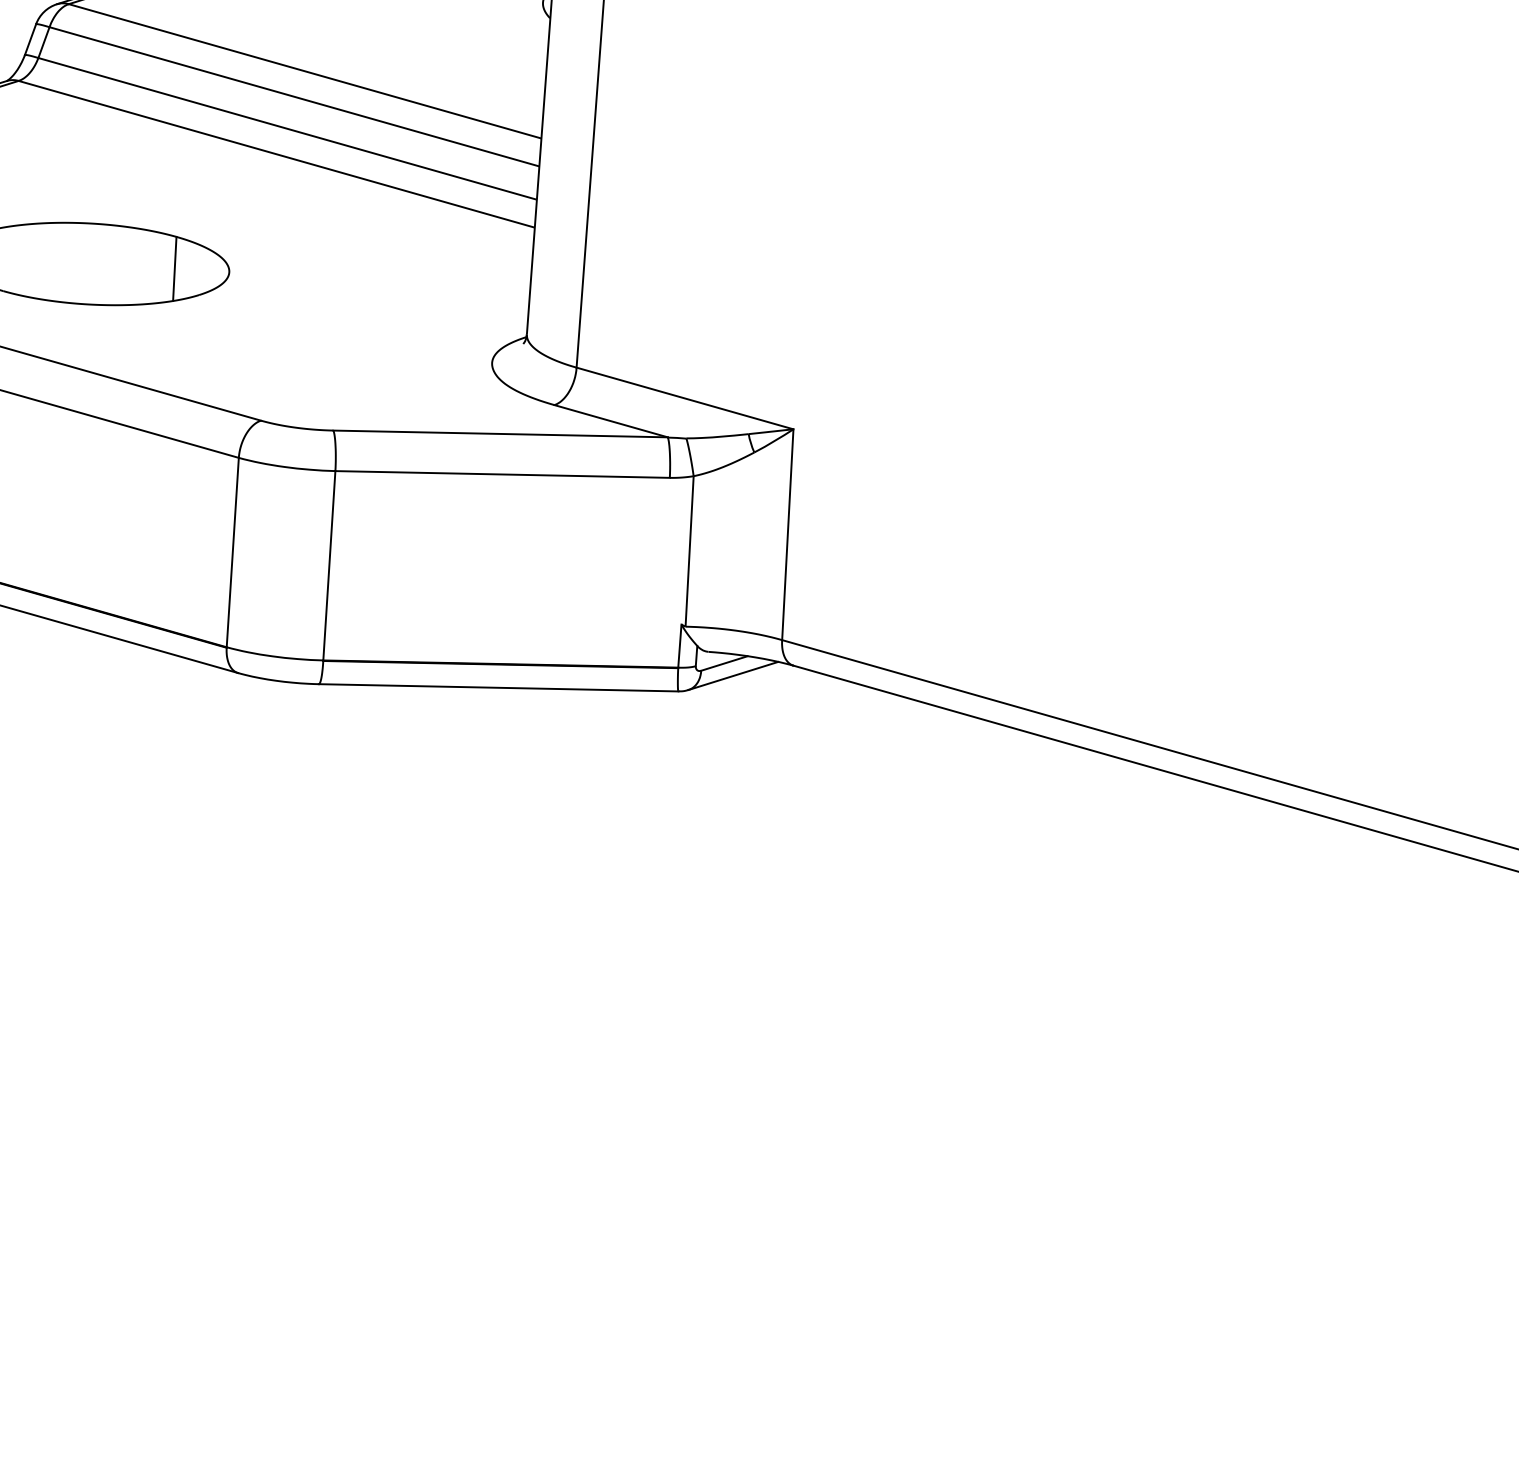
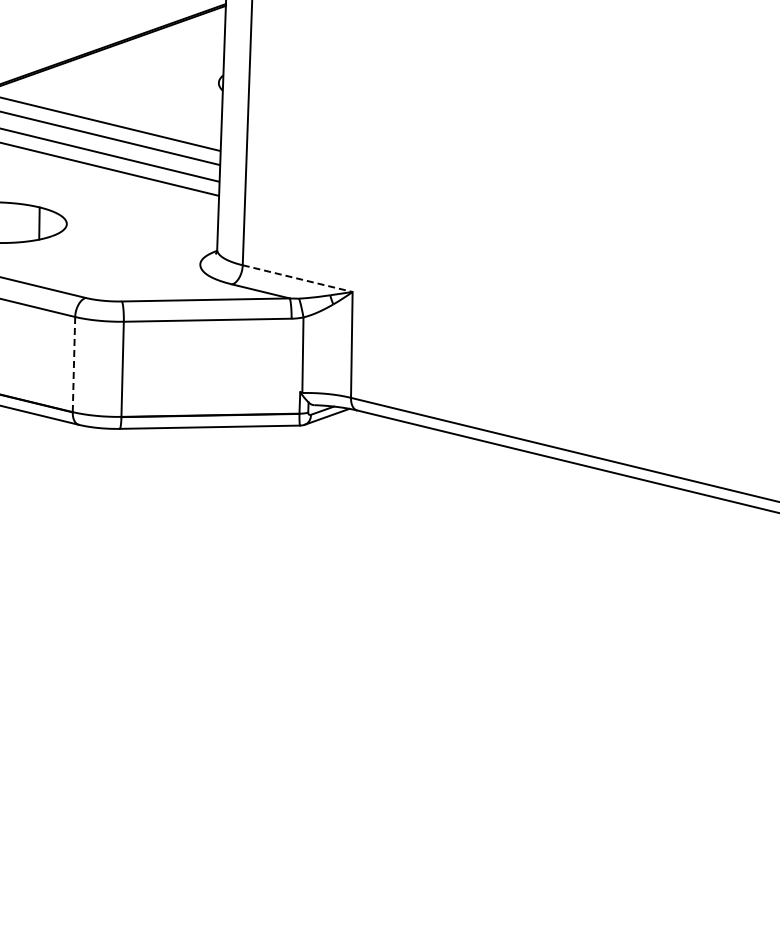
line: (684, 398) -> (297, 278), solid -> dashed
line: (231, 552) -> (73, 364), solid -> dashed

